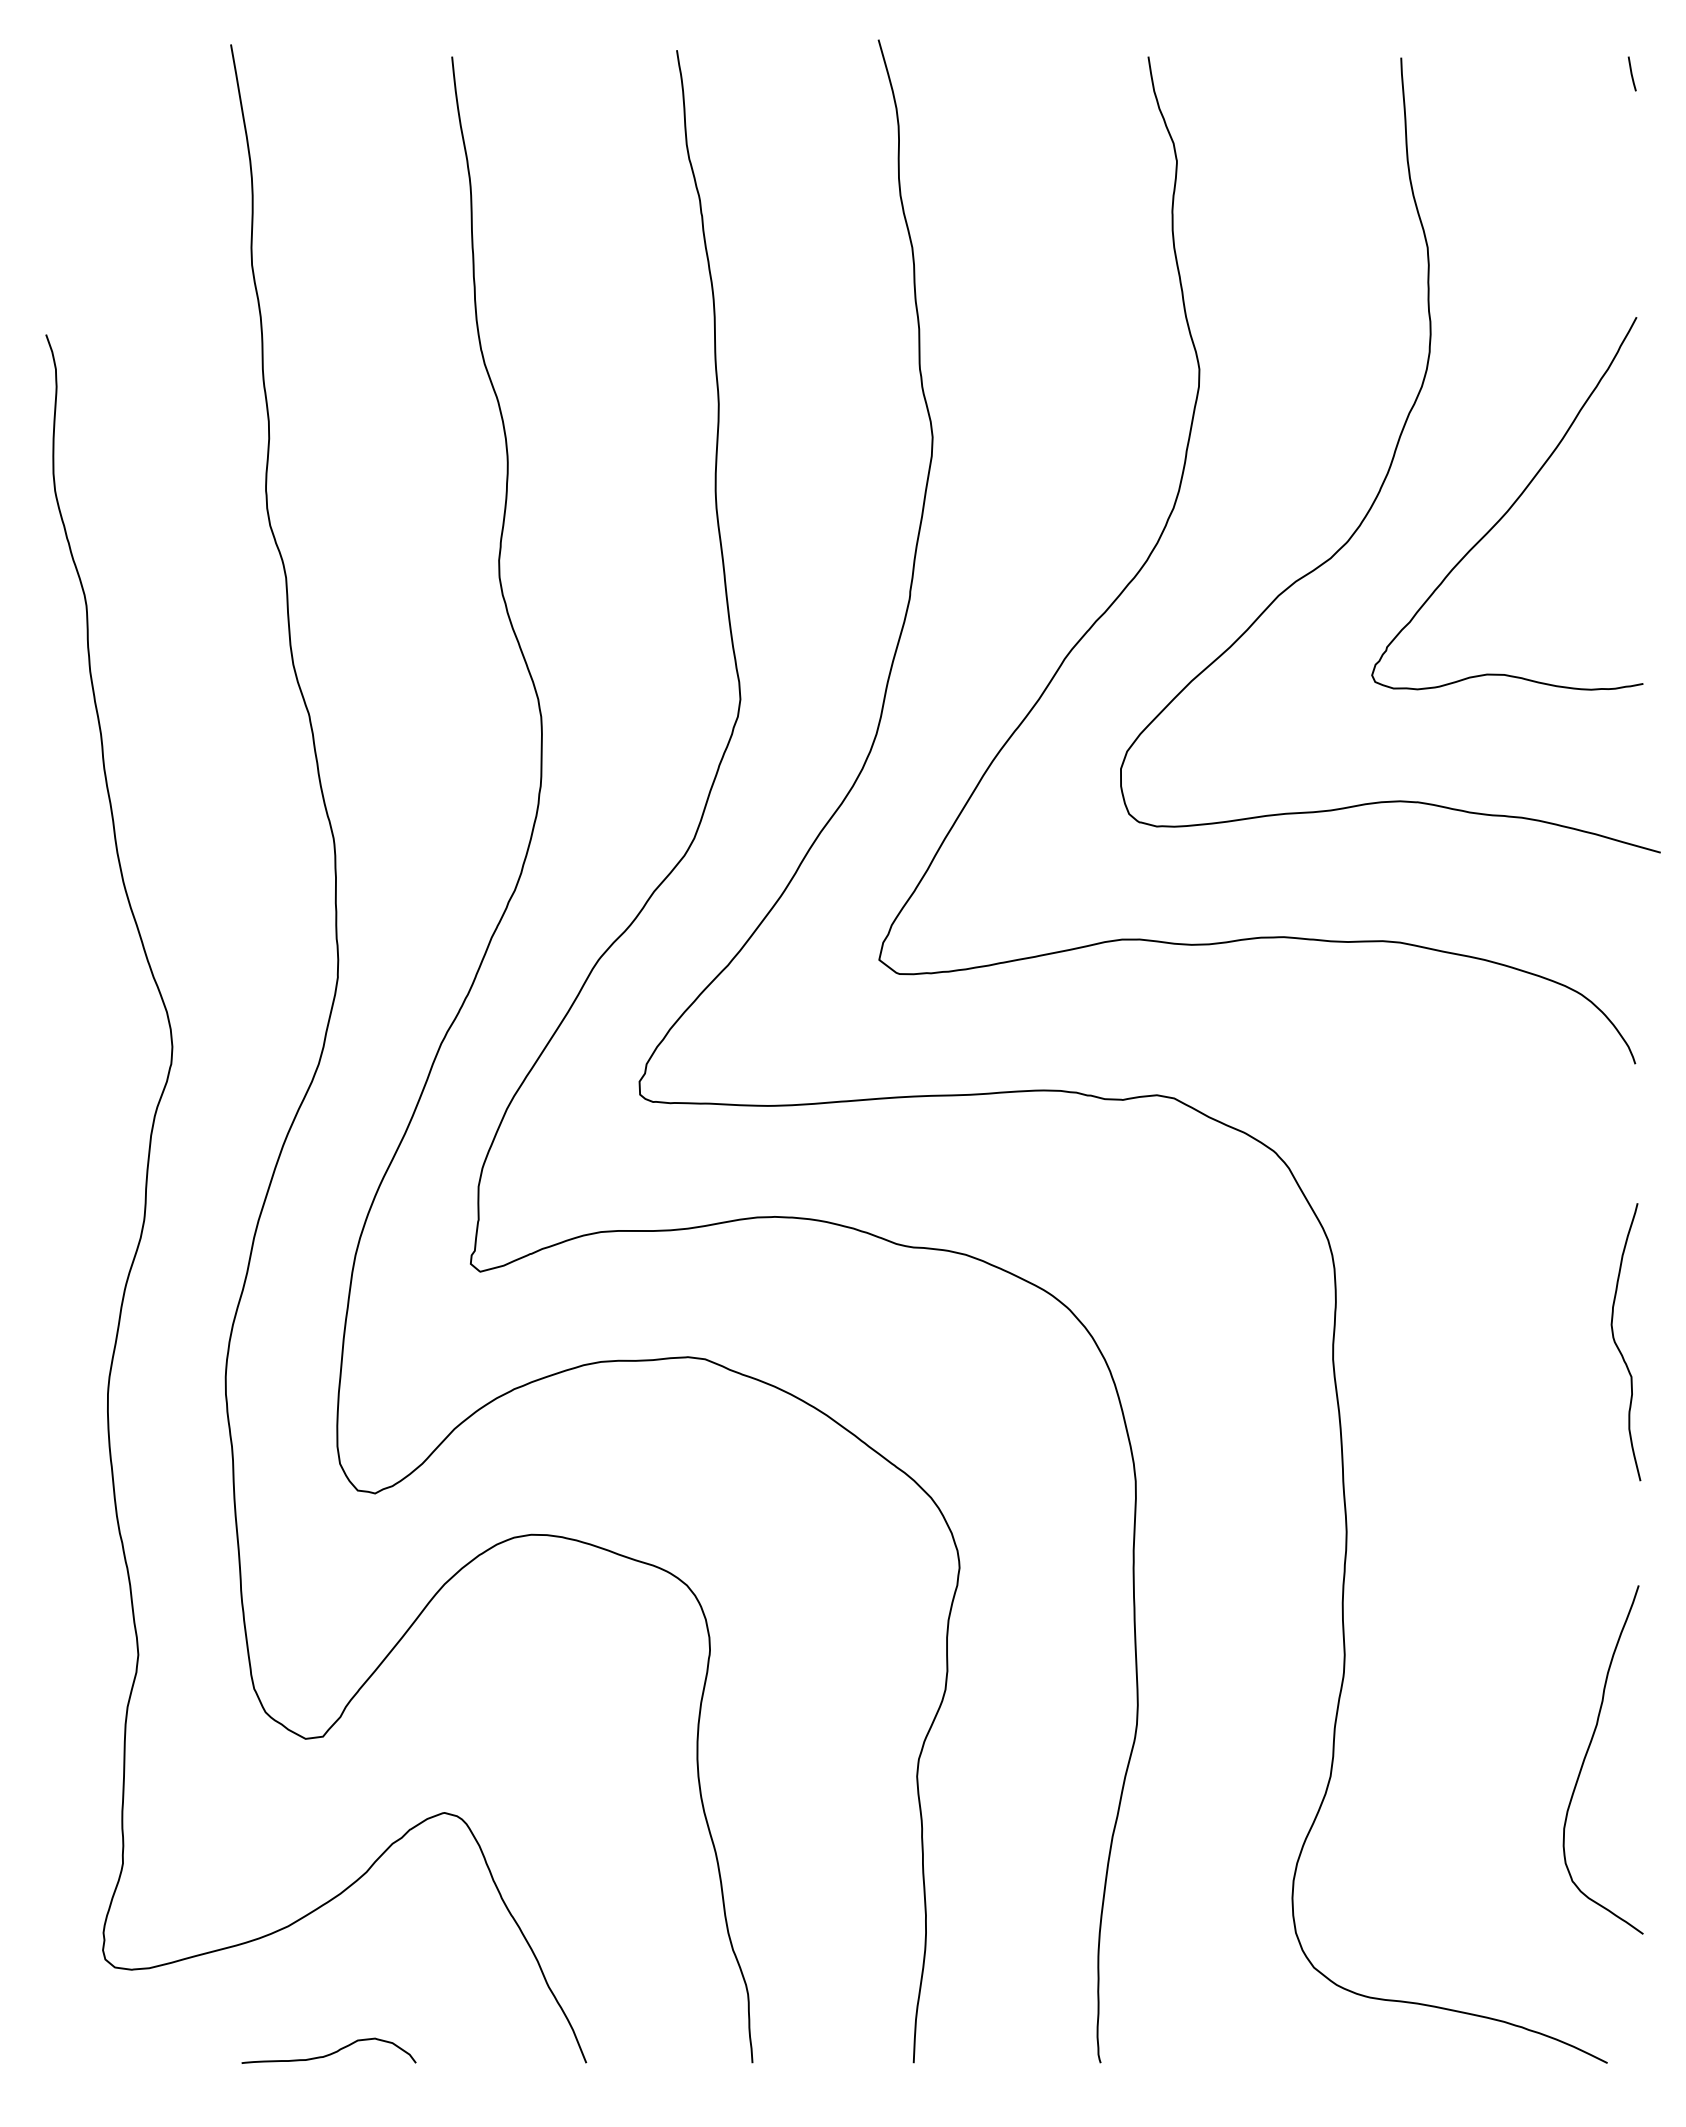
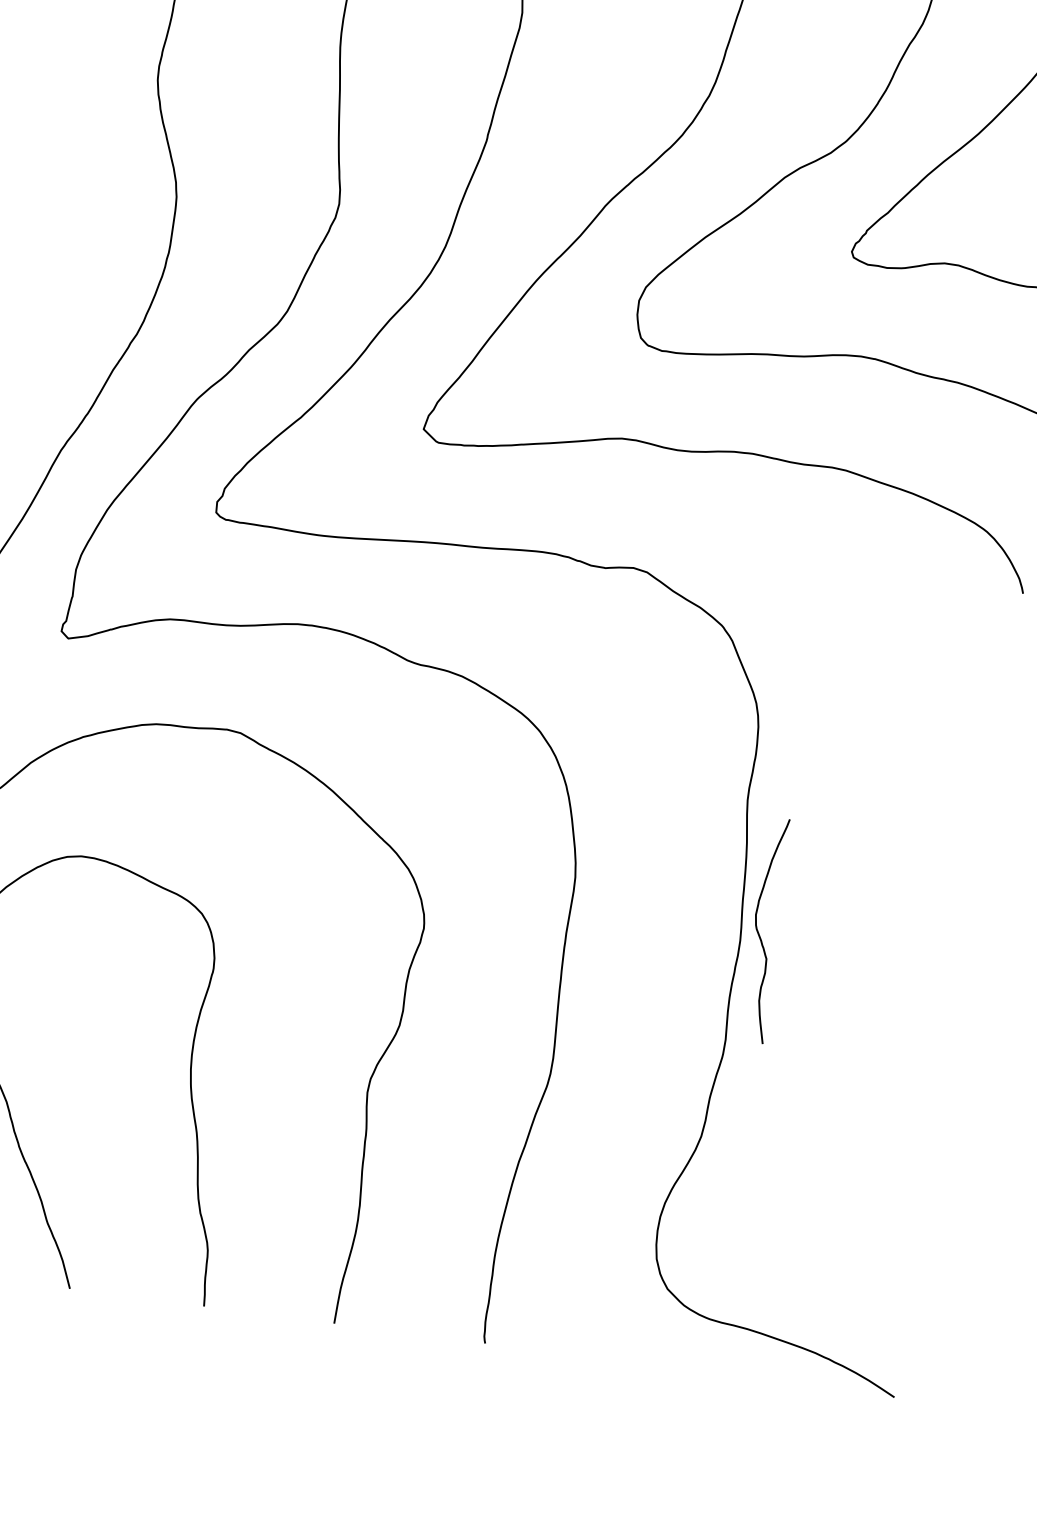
curve: (1618, 1346) -> (759, 933), moved
curve: (1587, 1754) -> (911, 1146), removed

